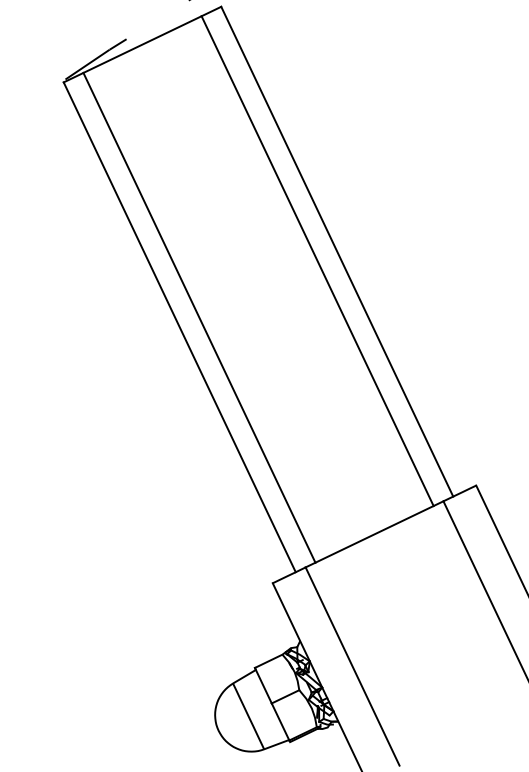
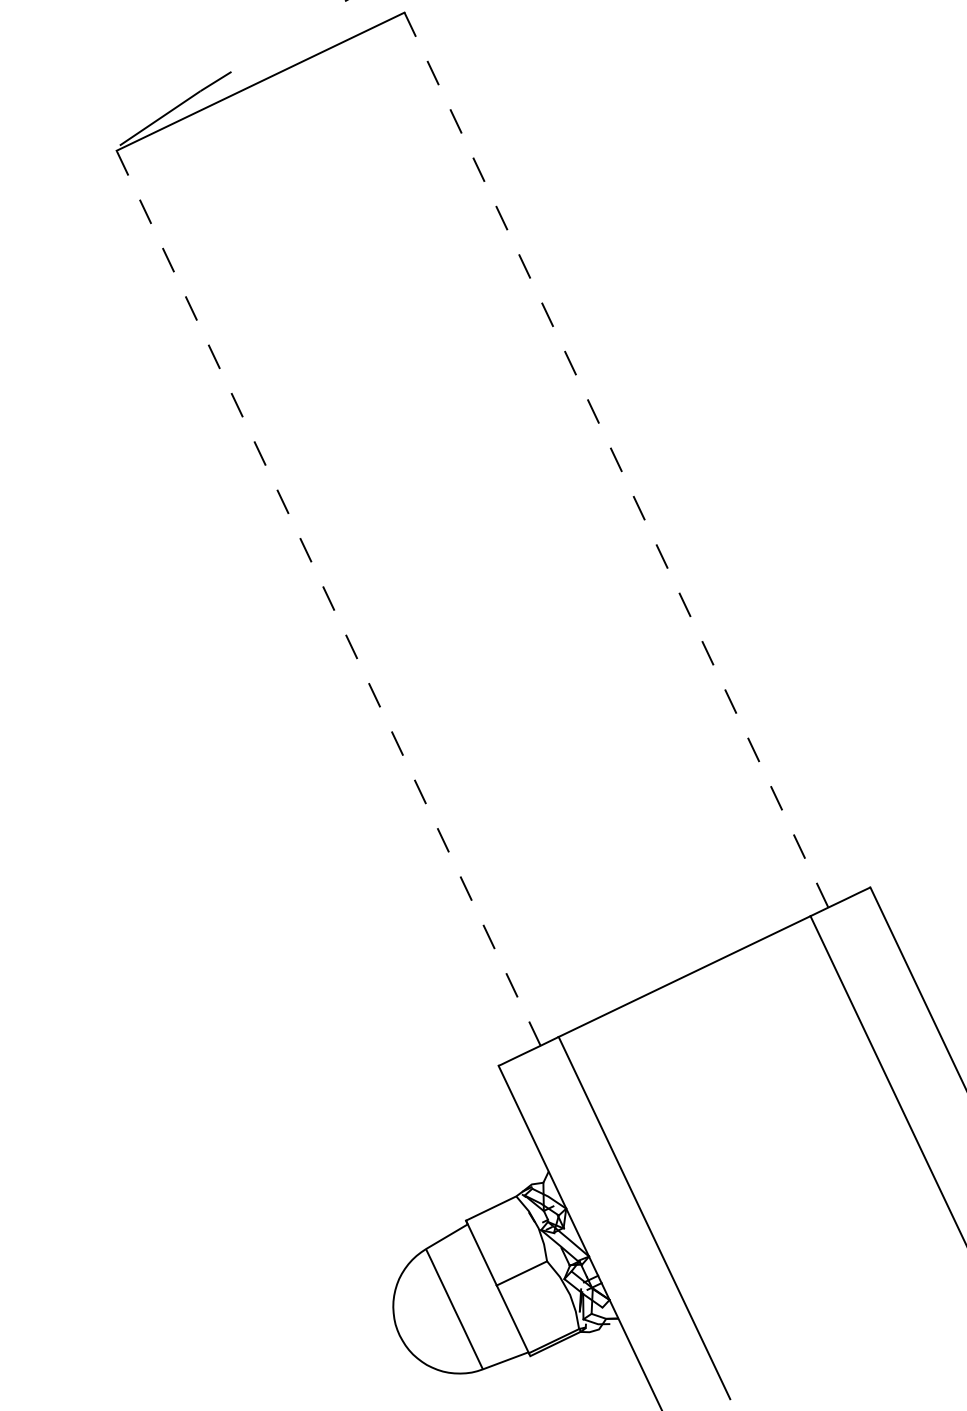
line: (337, 251) -> (616, 459), solid -> dashed
line: (317, 261) -> (580, 478), removed
line: (199, 317) -> (364, 580), removed
line: (179, 327) -> (328, 598), solid -> dashed

